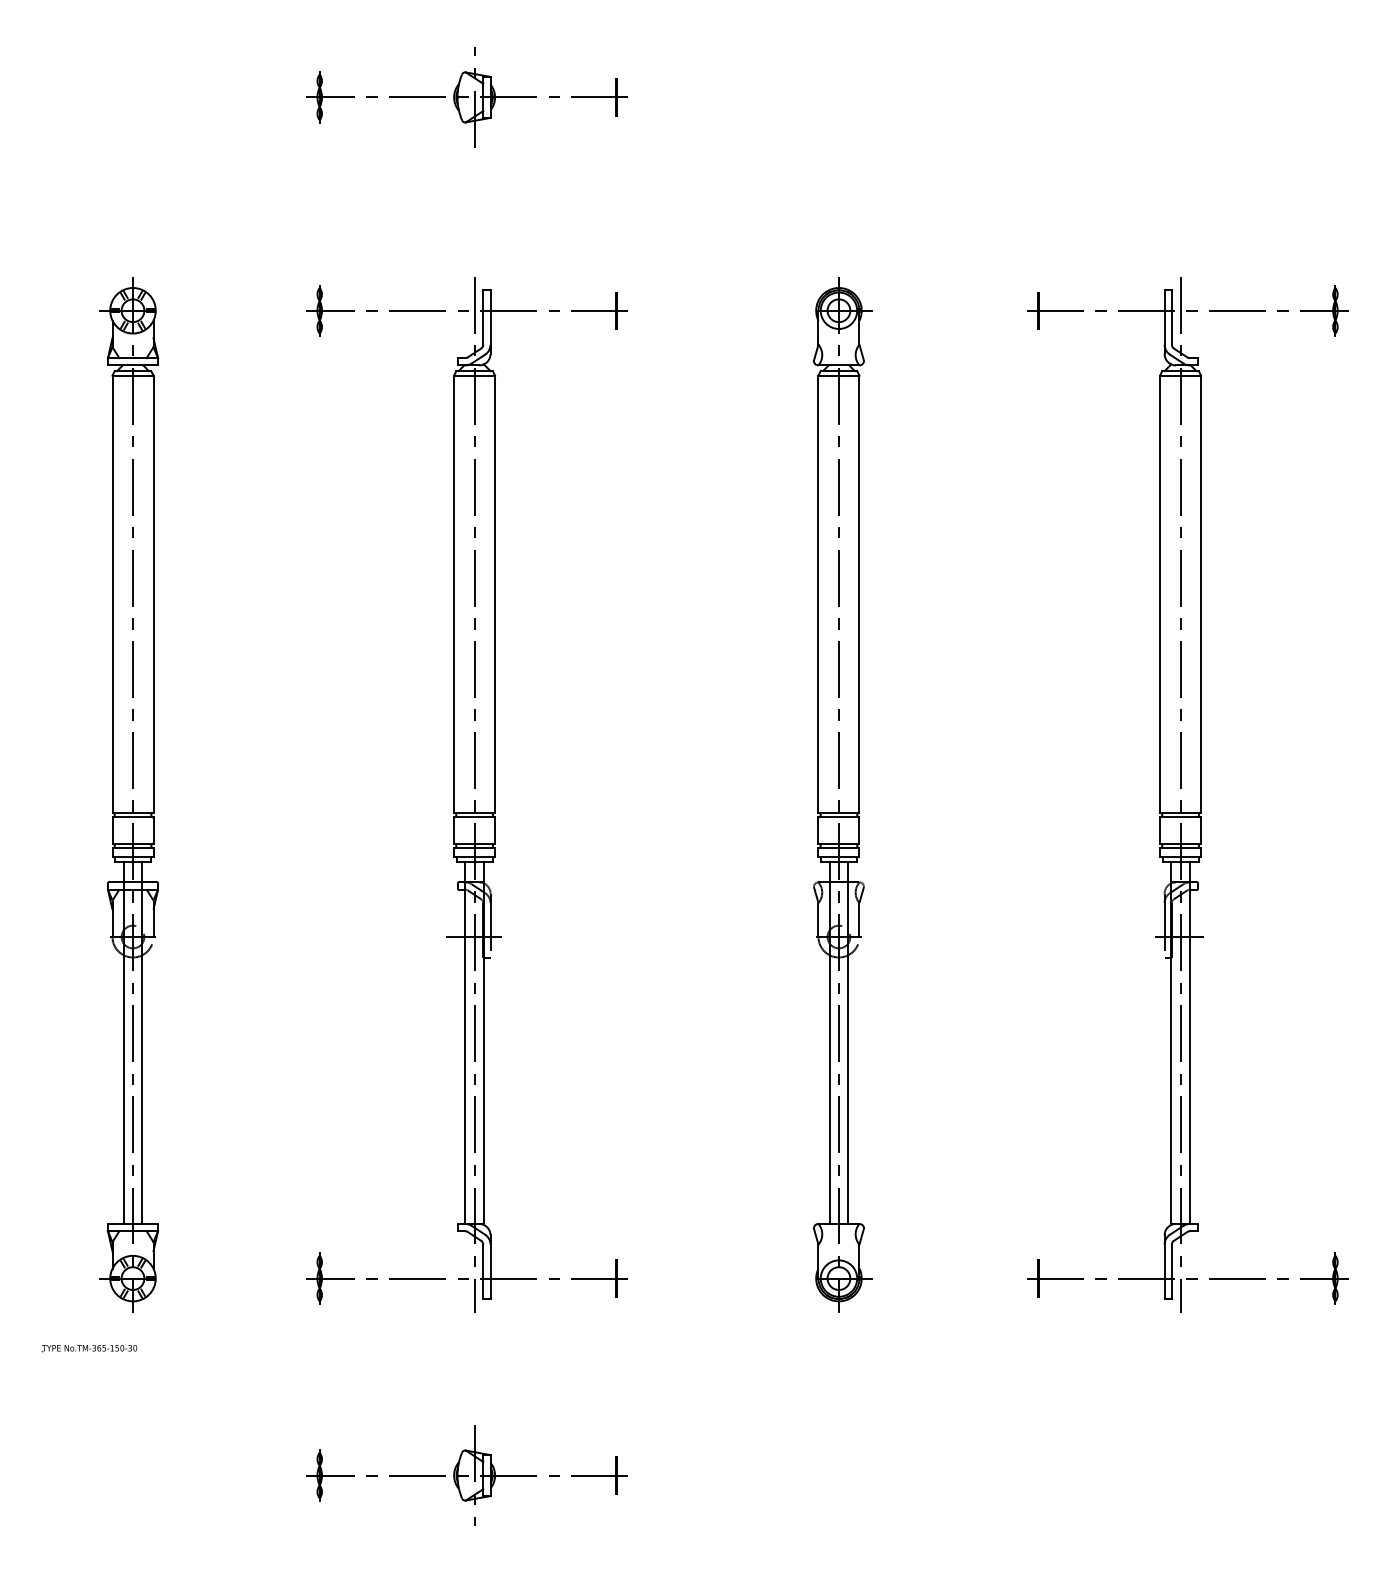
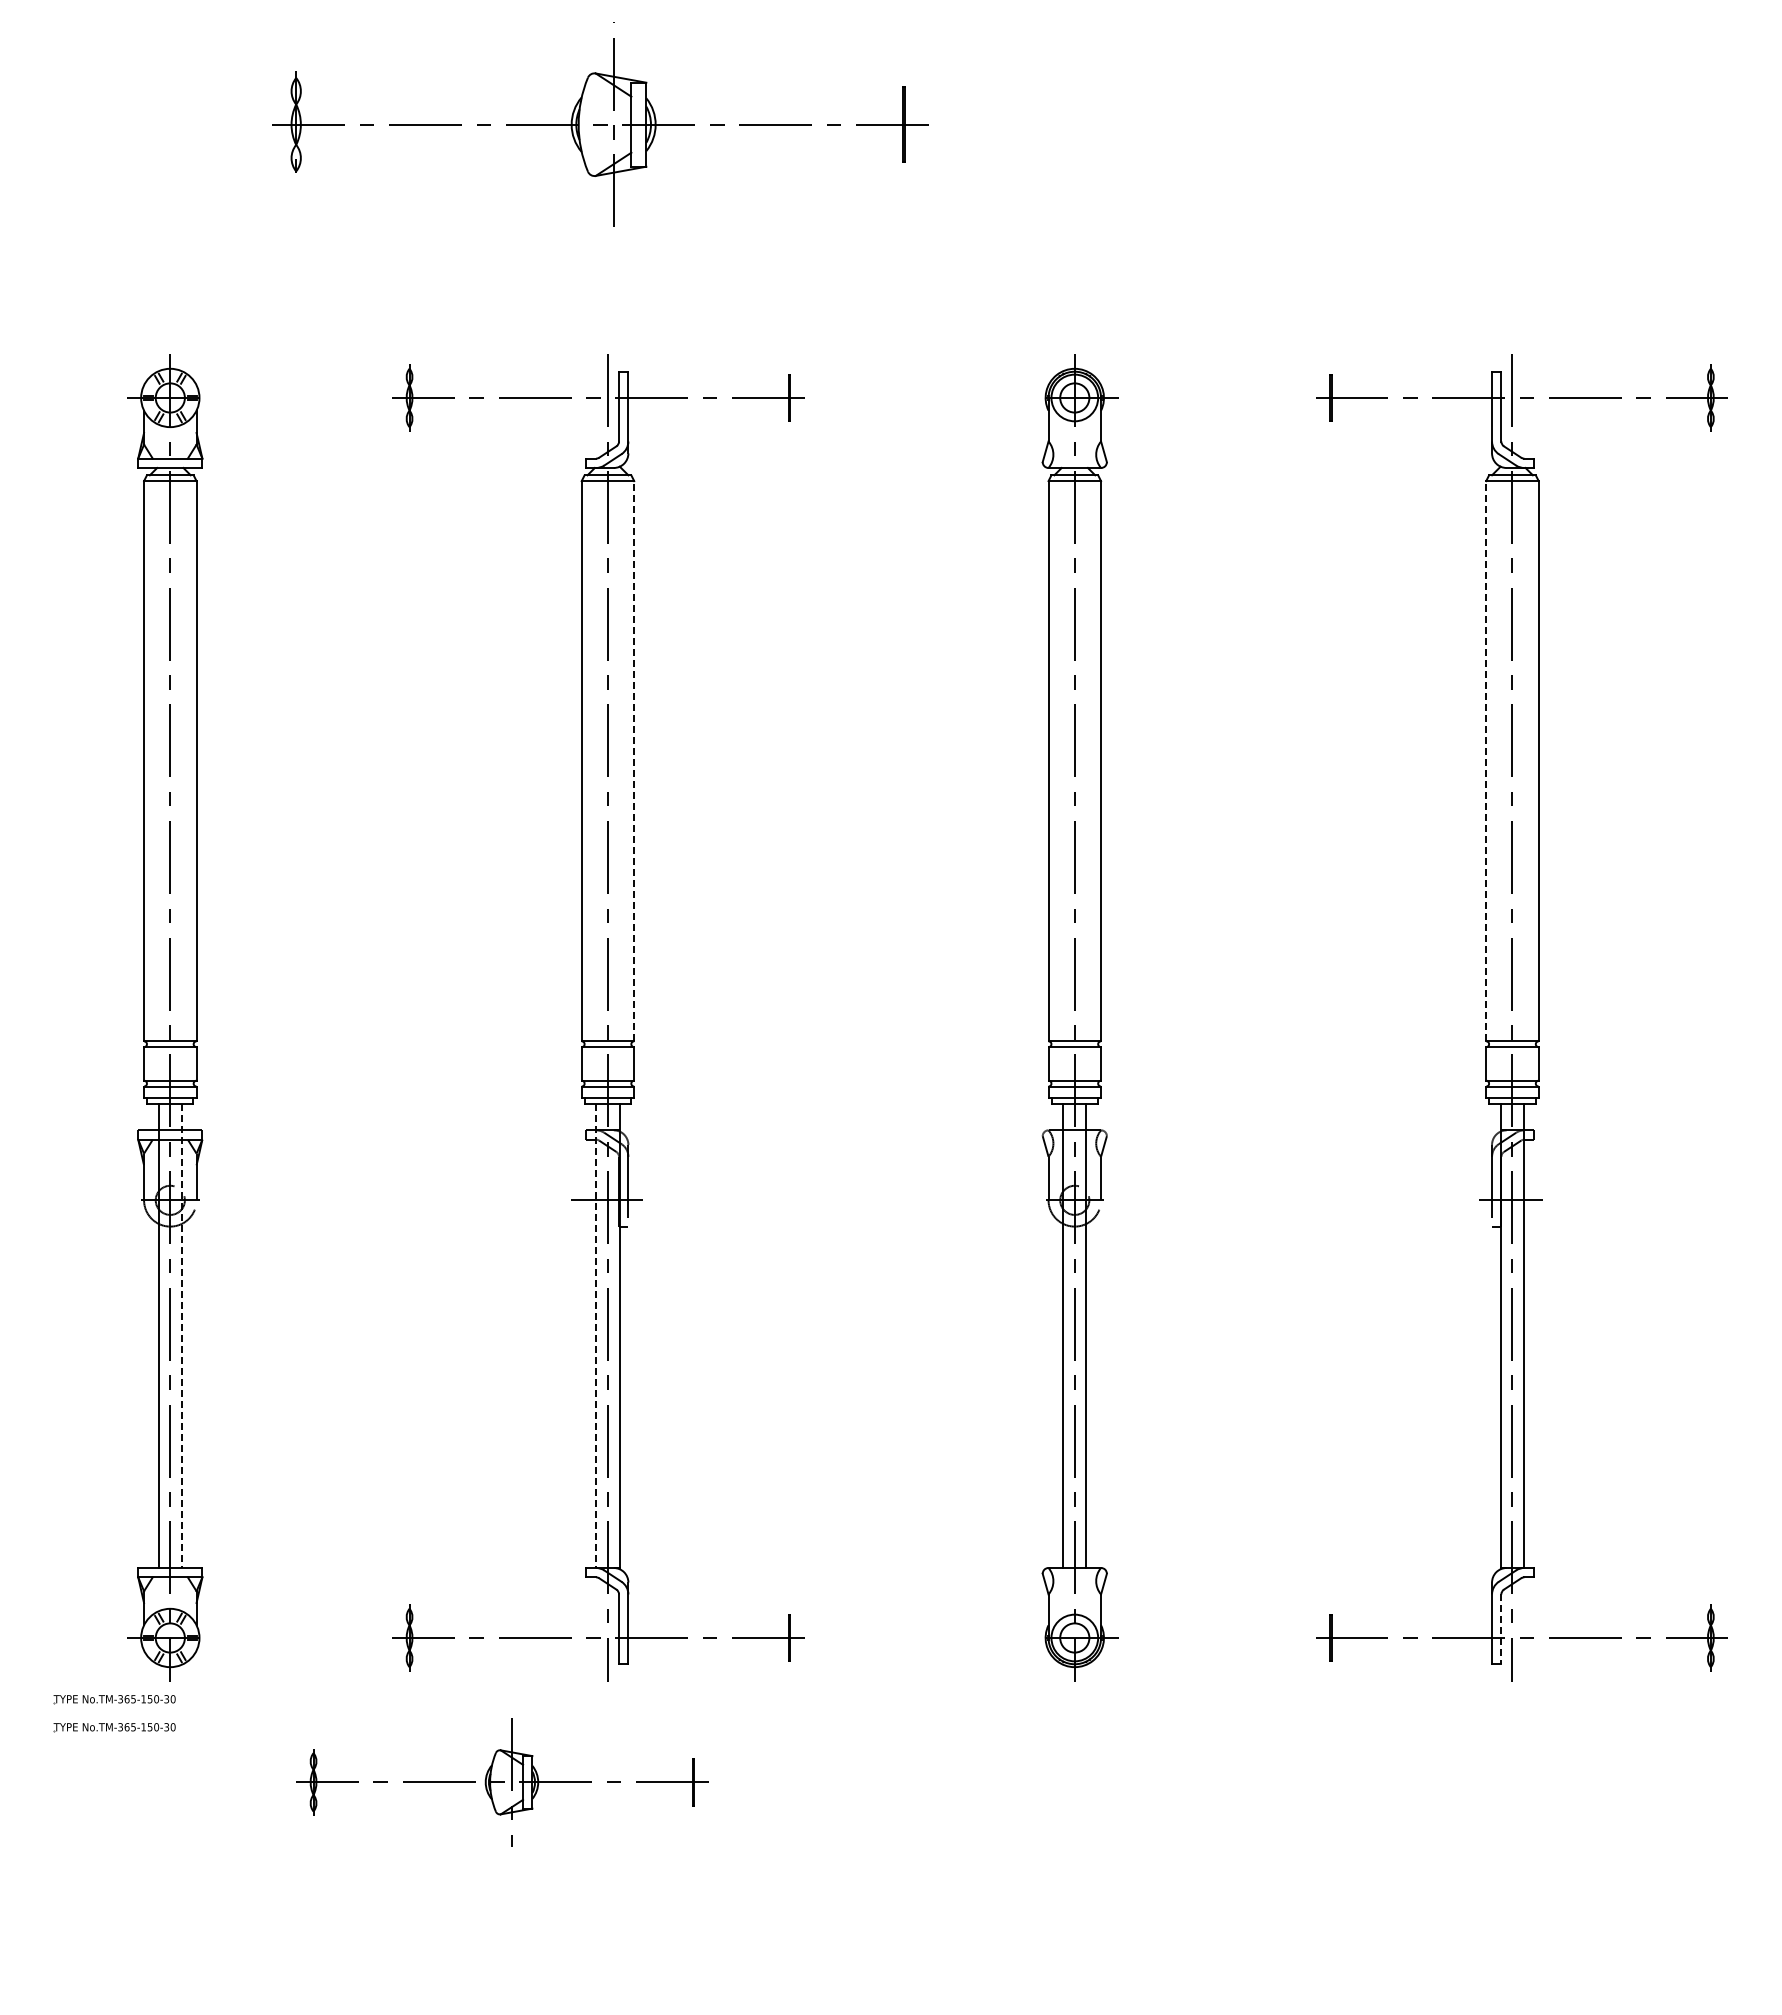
part: (467, 97) -> (598, 124), size x1.6
line: (495, 593) -> (634, 760), solid -> dashed
line: (1160, 593) -> (1486, 760), solid -> dashed
line: (141, 1043) -> (181, 1336), solid -> dashed
line: (465, 1043) -> (596, 1336), solid -> dashed
line: (1171, 1271) -> (1501, 1629), solid -> dashed
part: (89, 1326) -> (114, 1699), added
part: (467, 1475) -> (502, 1782), moved

